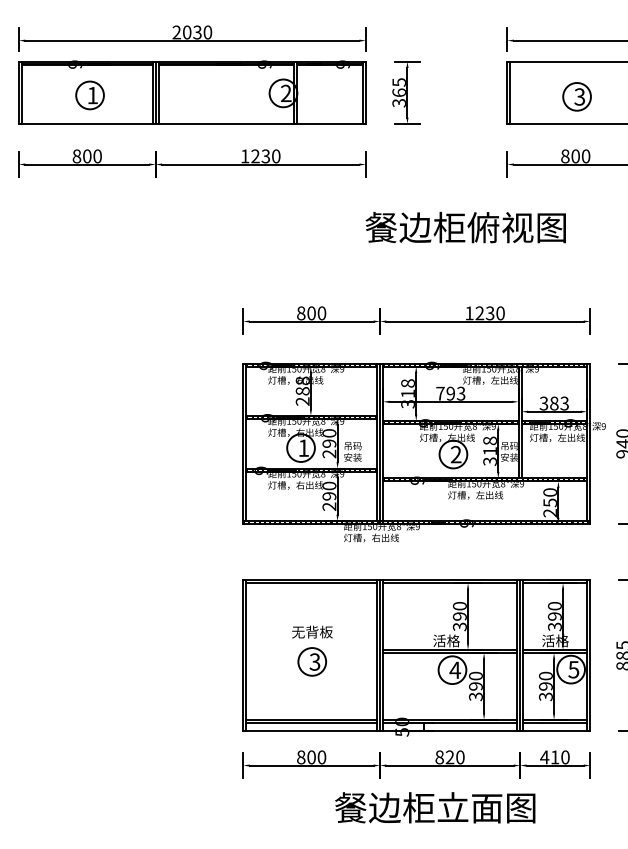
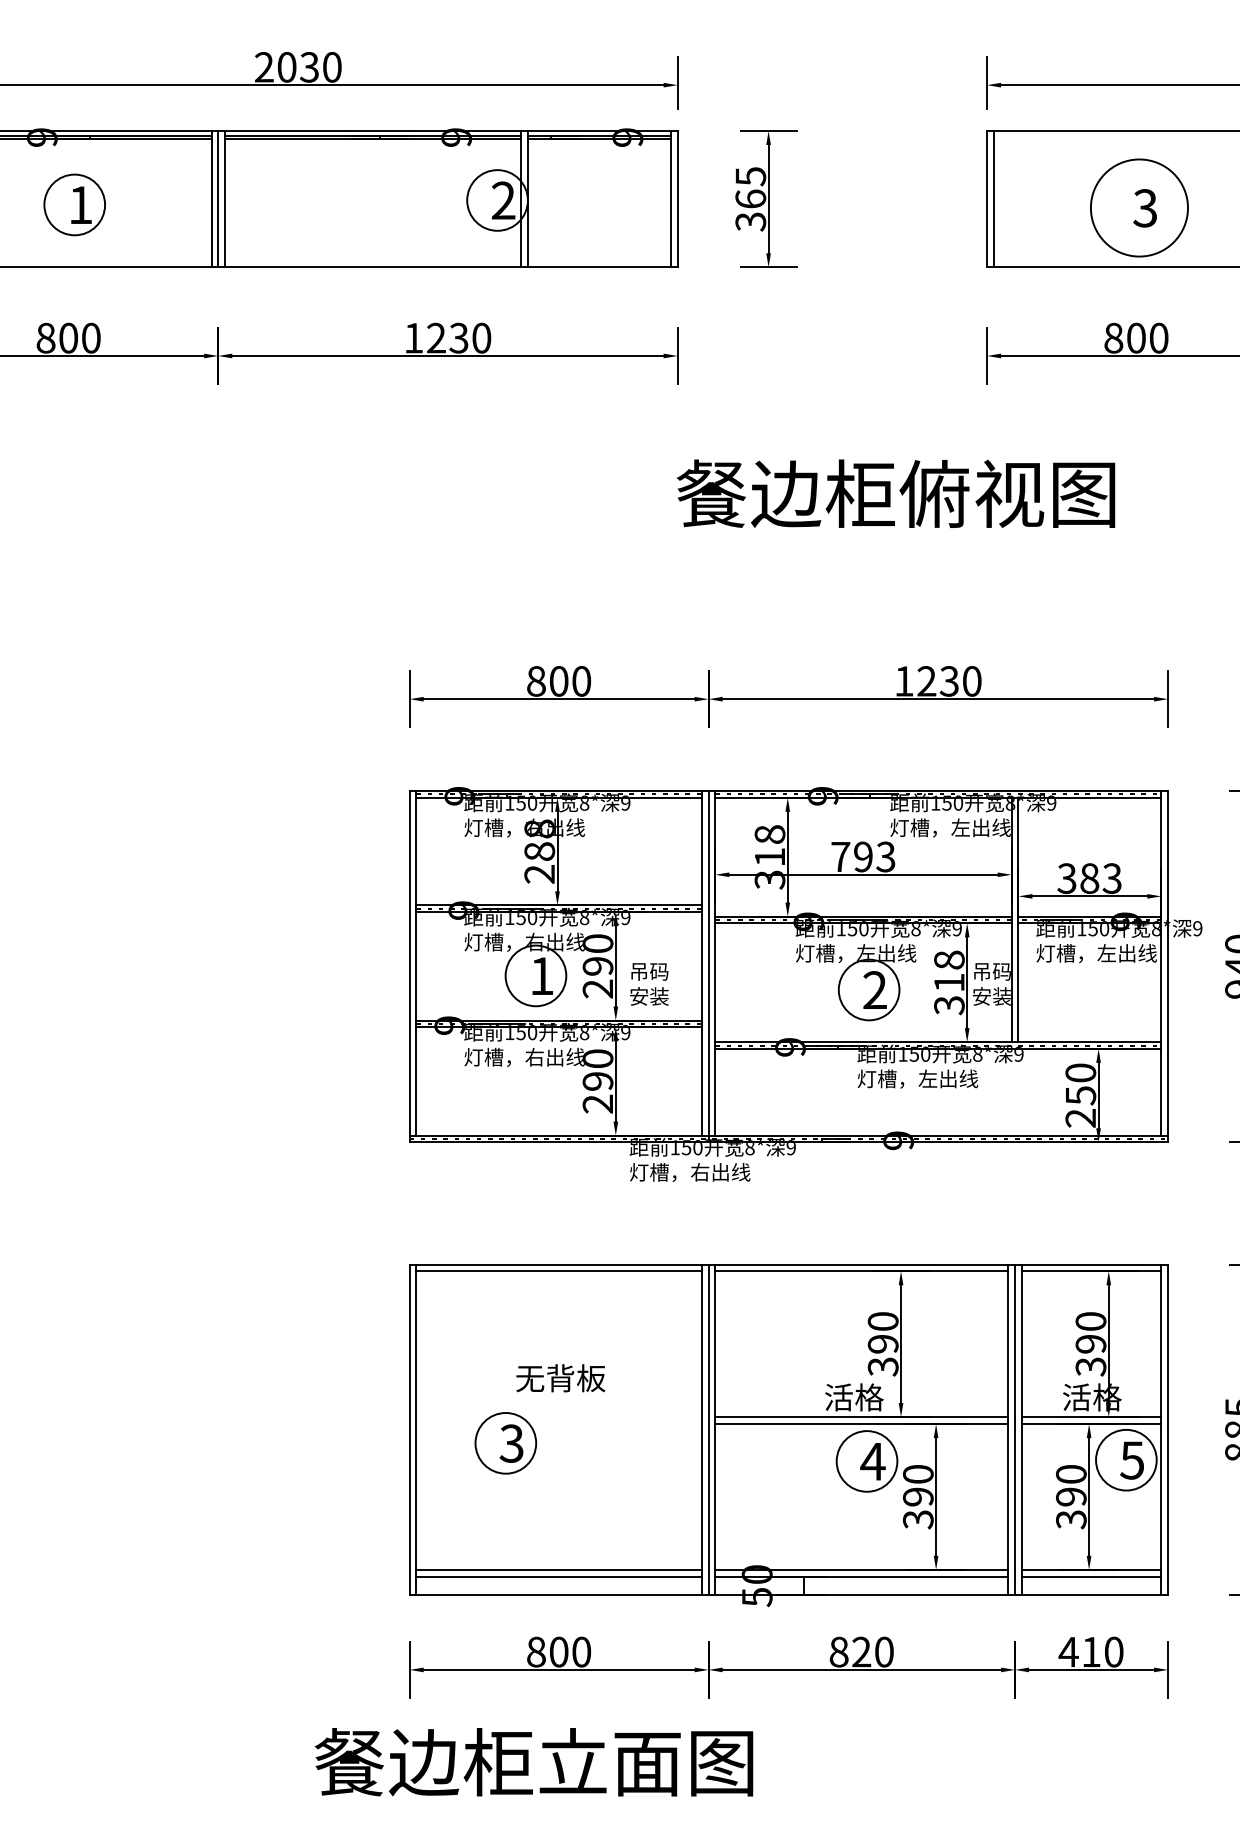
circle: (576, 96) -> (1138, 207), size x1.6
part: (311, 661) -> (504, 1442), moved
text: (435, 807) -> (534, 1761), moved

